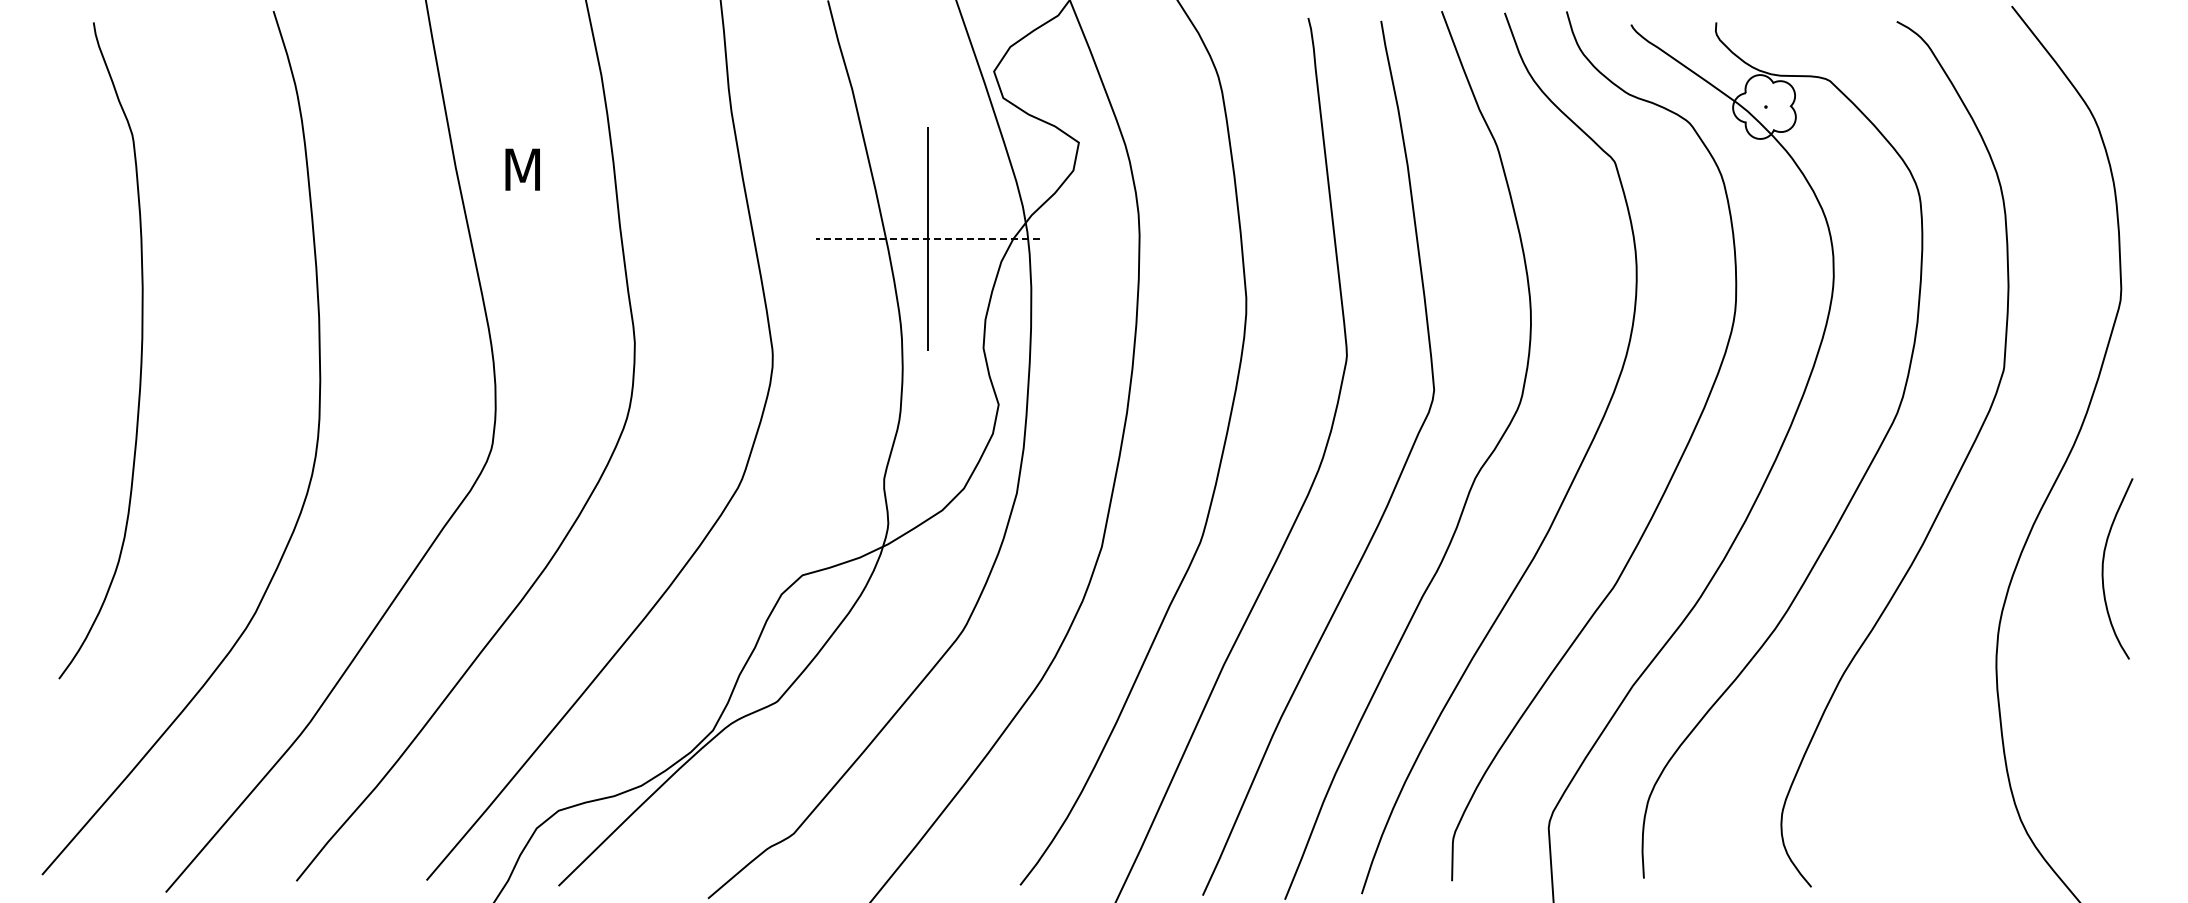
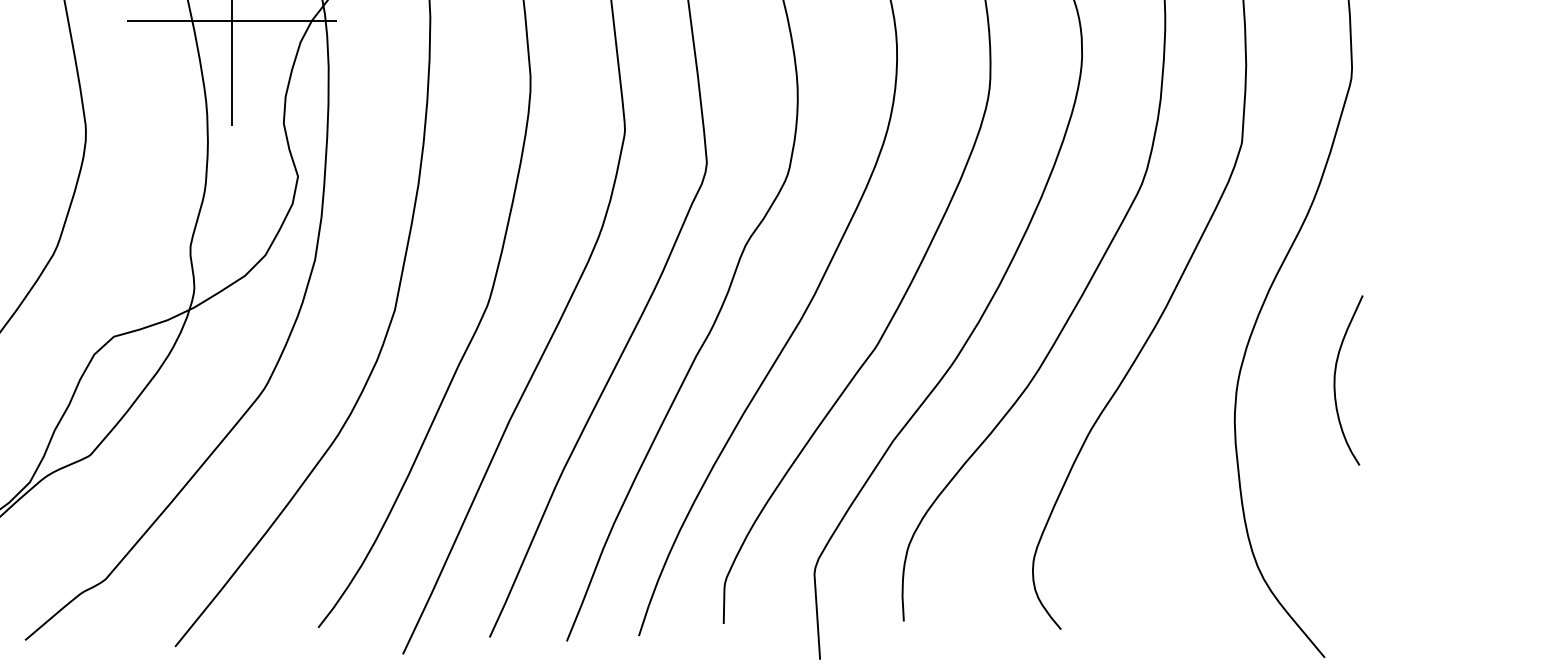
line: (928, 239) -> (232, 21), dashed -> solid
curve: (2103, 568) -> (1335, 380), moved

